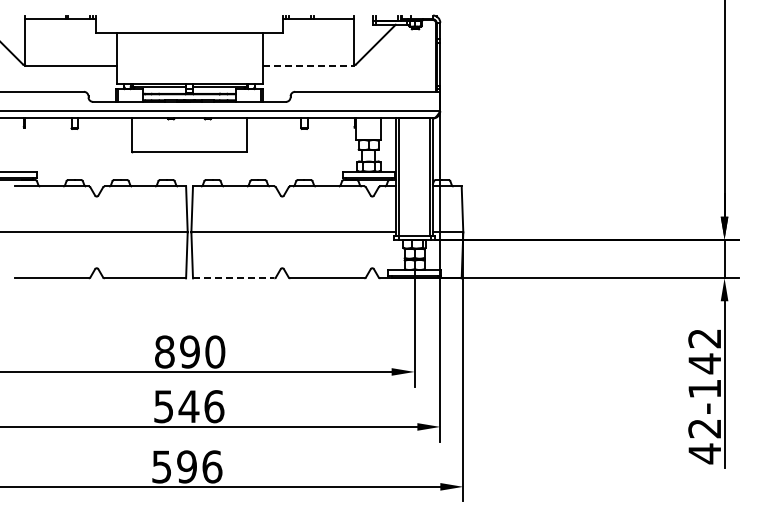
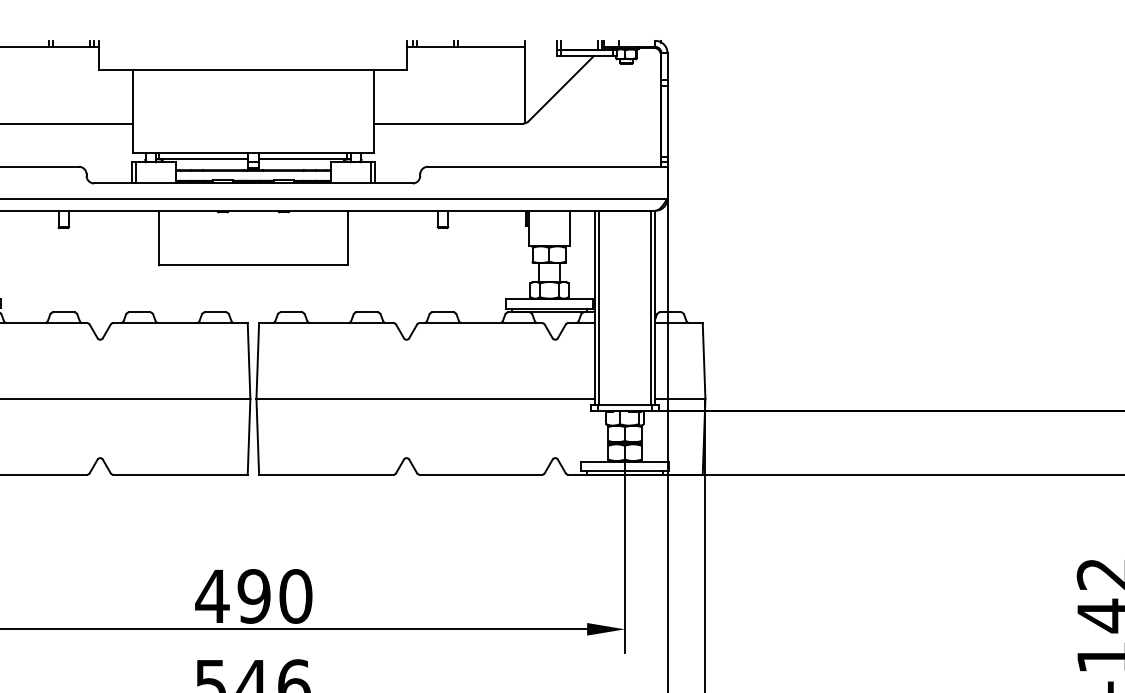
line: (308, 65) -> (449, 123), dashed -> solid
line: (233, 278) -> (325, 475), dashed -> solid
text: (164, 351) -> (212, 595), 890 -> 490

